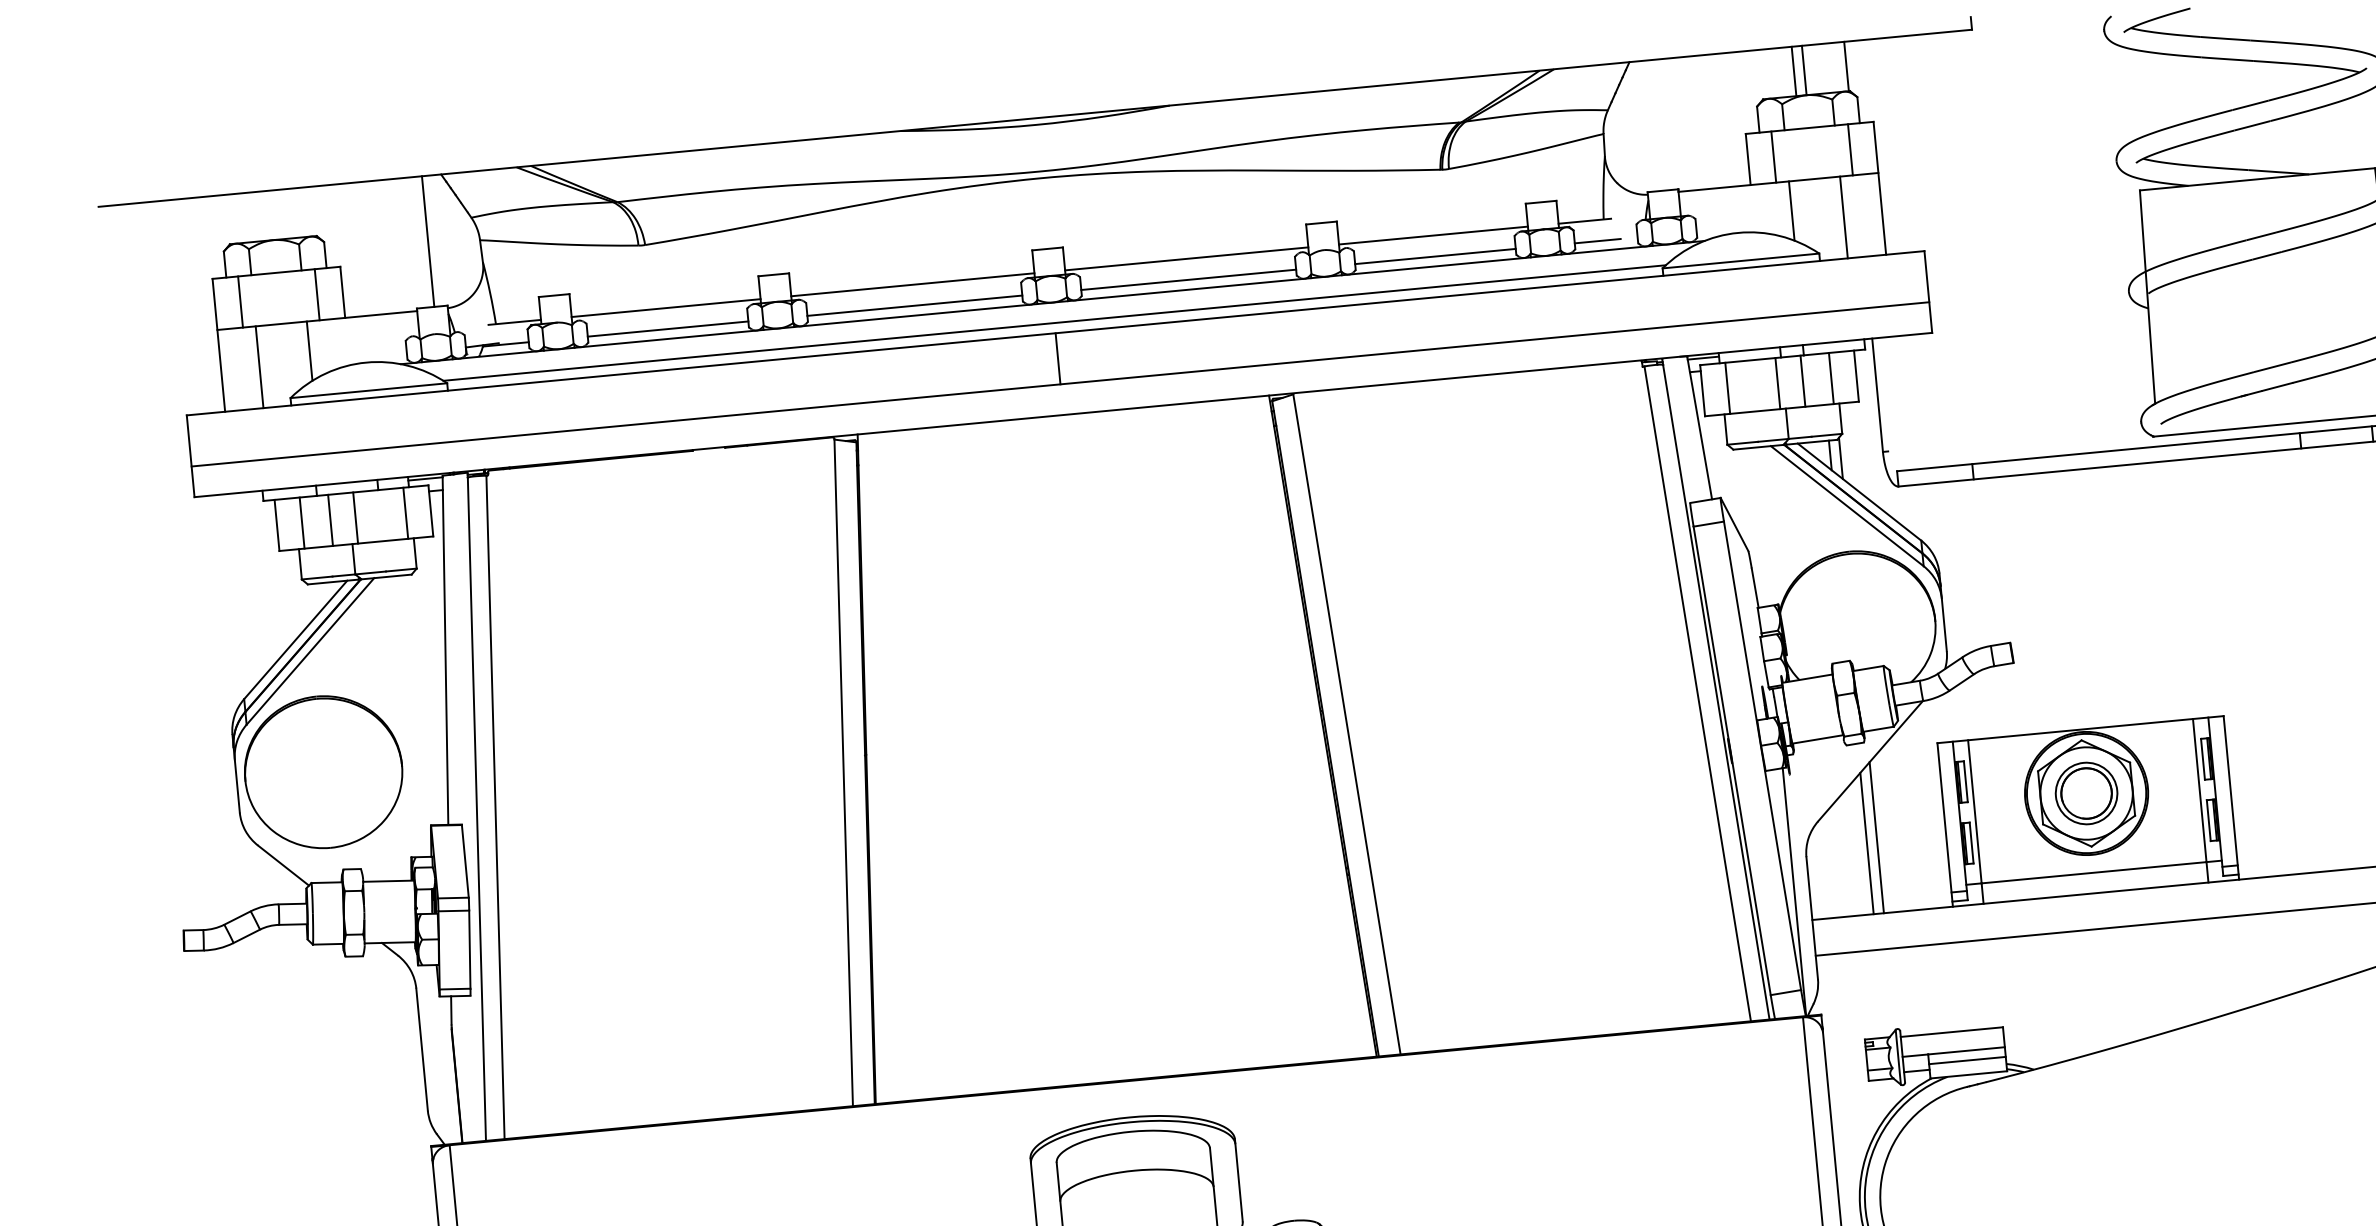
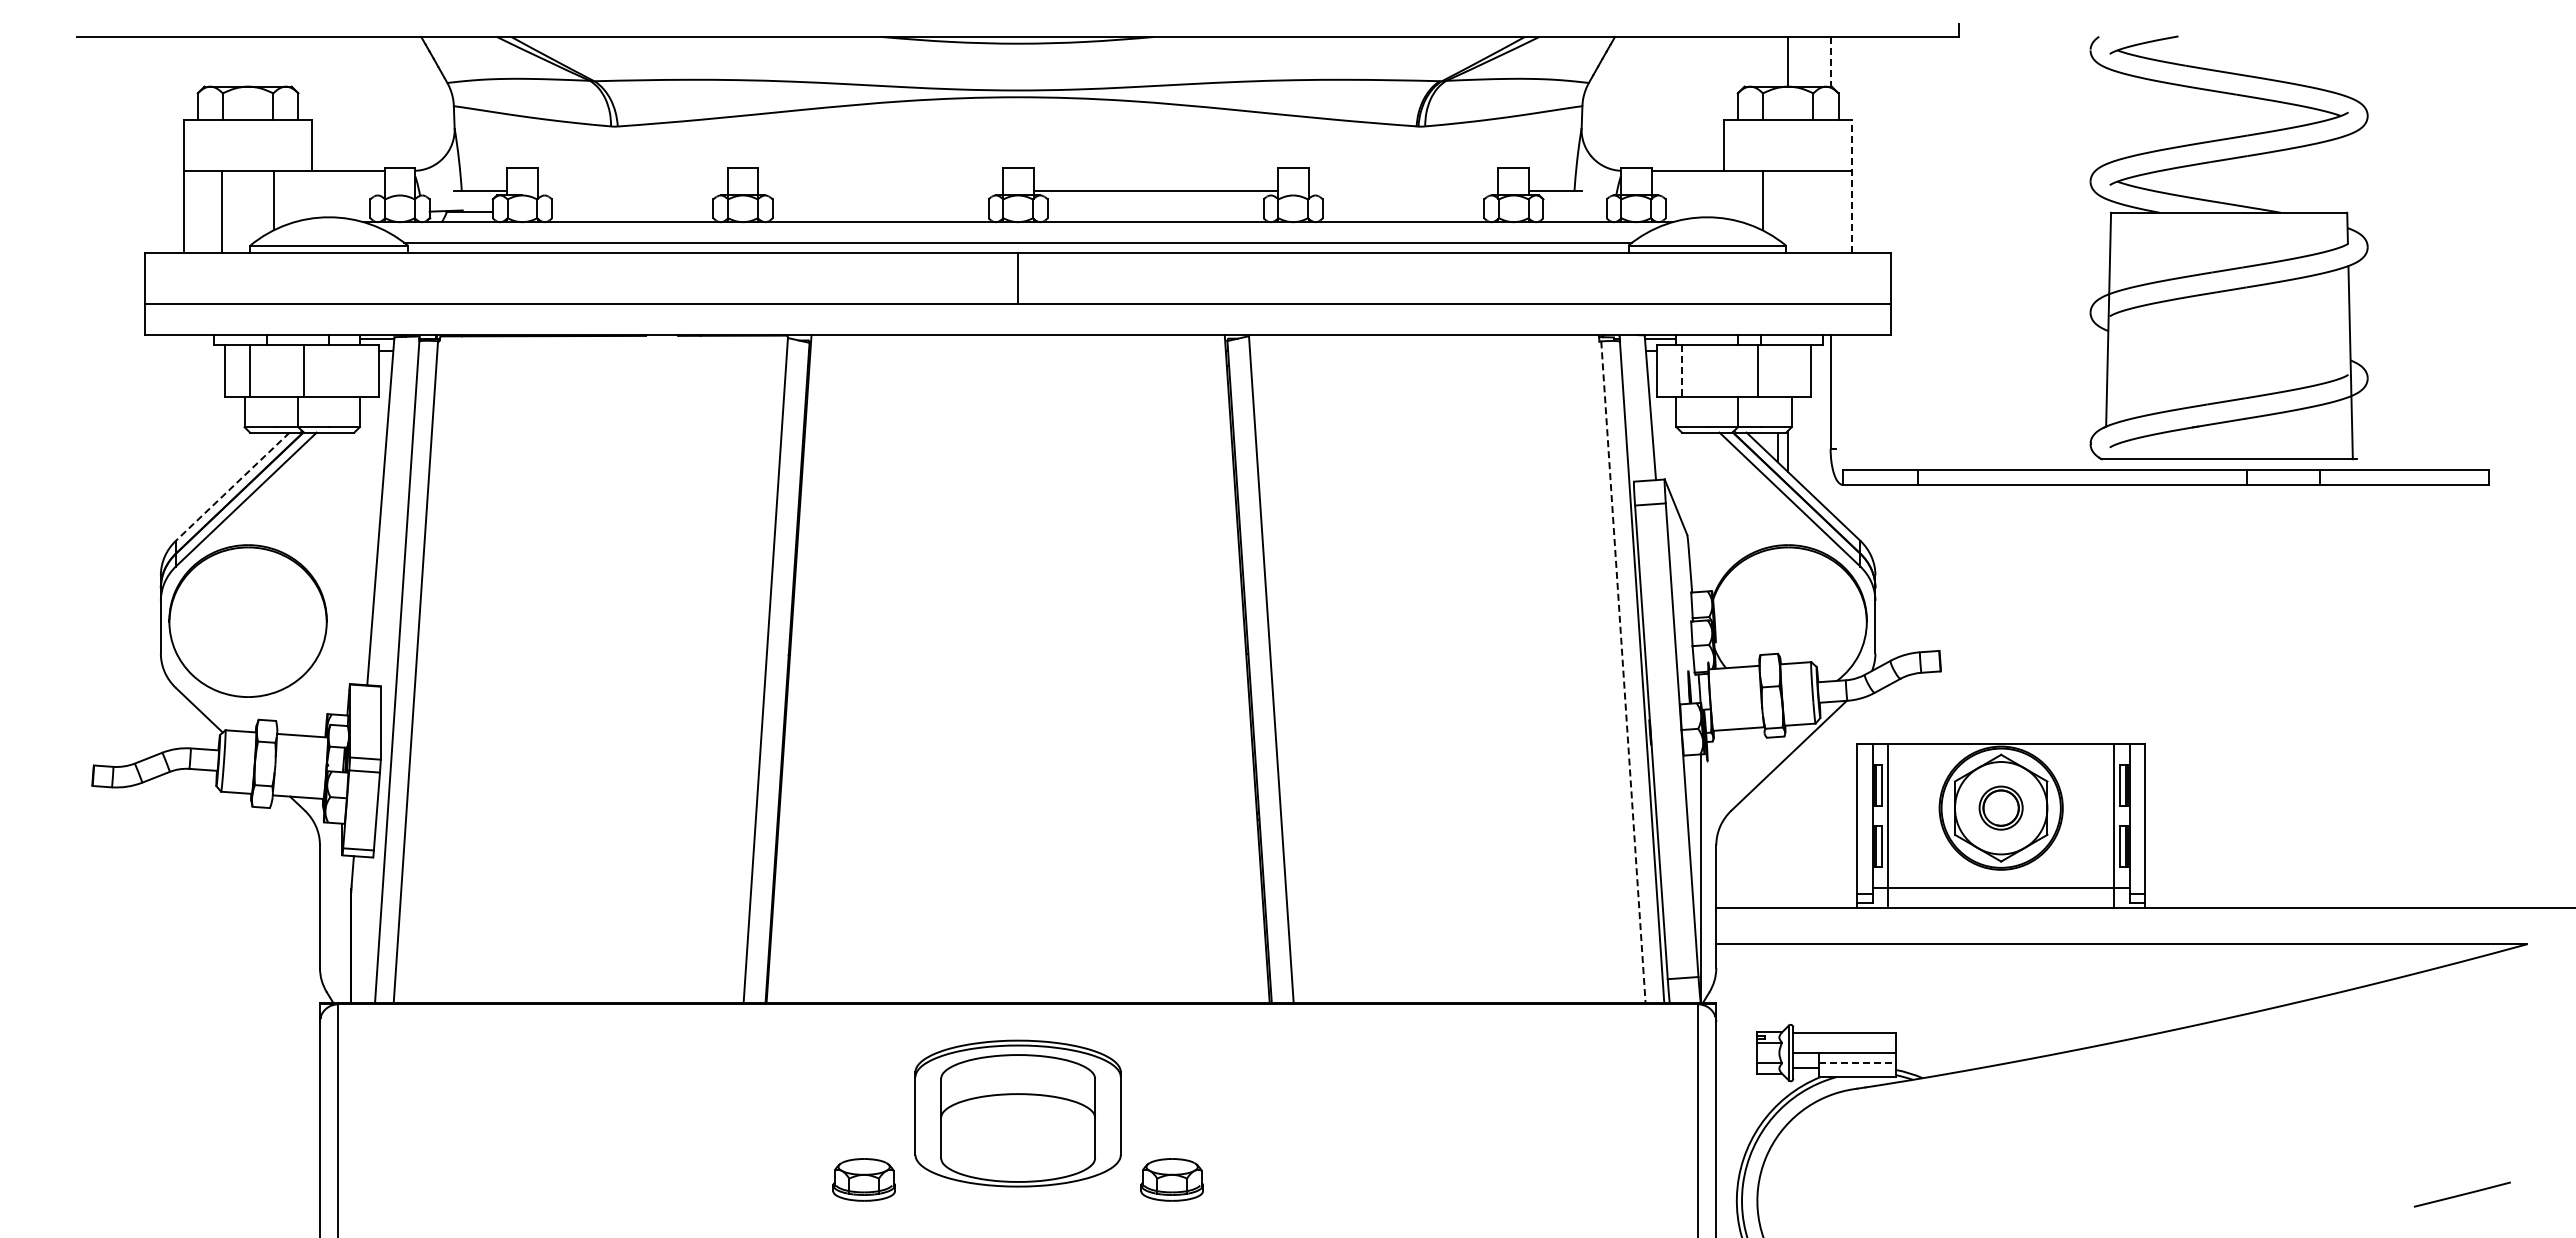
line: (1846, 66) -> (1830, 61), solid -> dashed
line: (1793, 71) -> (1777, 61), removed
line: (1850, 149) -> (1826, 144), removed
line: (1773, 156) -> (1749, 144), removed
line: (1880, 188) -> (1852, 186), solid -> dashed
line: (1843, 217) -> (1813, 211), removed
line: (1433, 235) -> (1403, 191), removed
line: (428, 241) -> (402, 102), removed
line: (1597, 241) -> (1566, 212), removed
line: (1435, 256) -> (1403, 212), removed
line: (1188, 280) -> (1155, 212), removed
line: (912, 285) -> (880, 191), removed
line: (317, 294) -> (286, 144), removed
line: (240, 301) -> (209, 144), removed
line: (914, 305) -> (880, 212), removed
line: (665, 308) -> (632, 191), removed
line: (667, 329) -> (632, 212), removed
line: (1831, 377) -> (1786, 370), removed
line: (1777, 383) -> (1732, 370), removed
line: (1728, 388) -> (1682, 371), solid -> dashed
line: (405, 512) -> (354, 370), removed
line: (330, 519) -> (278, 370), removed
line: (295, 639) -> (232, 486), solid -> dashed
line: (1697, 693) -> (1623, 672), solid -> dashed
part: (2085, 792) -> (2000, 807), size x0.7
line: (1877, 837) -> (1788, 832), removed
line: (1866, 843) -> (1777, 837), removed
line: (1967, 1060) -> (1857, 1062), solid -> dashed

